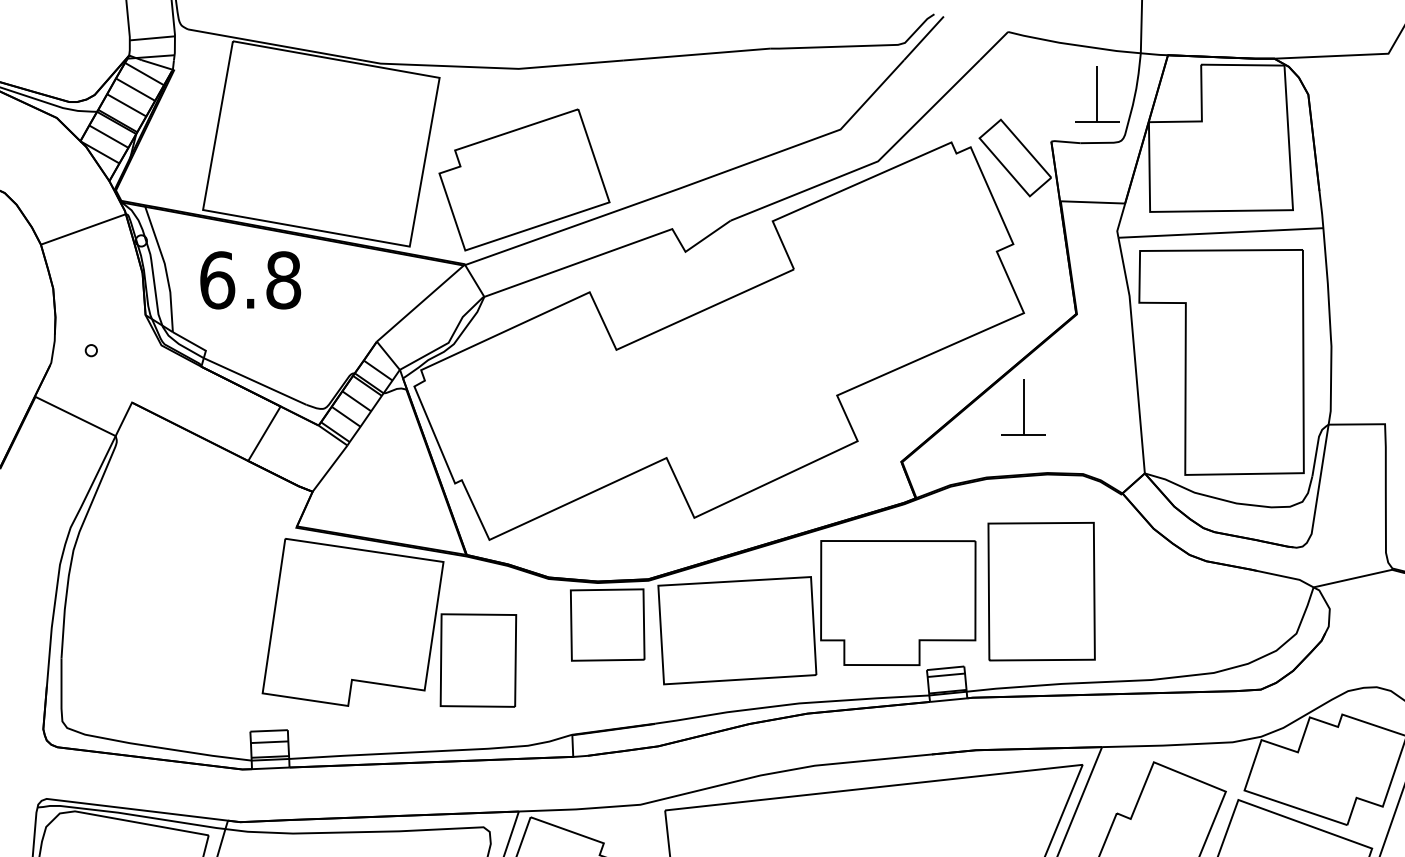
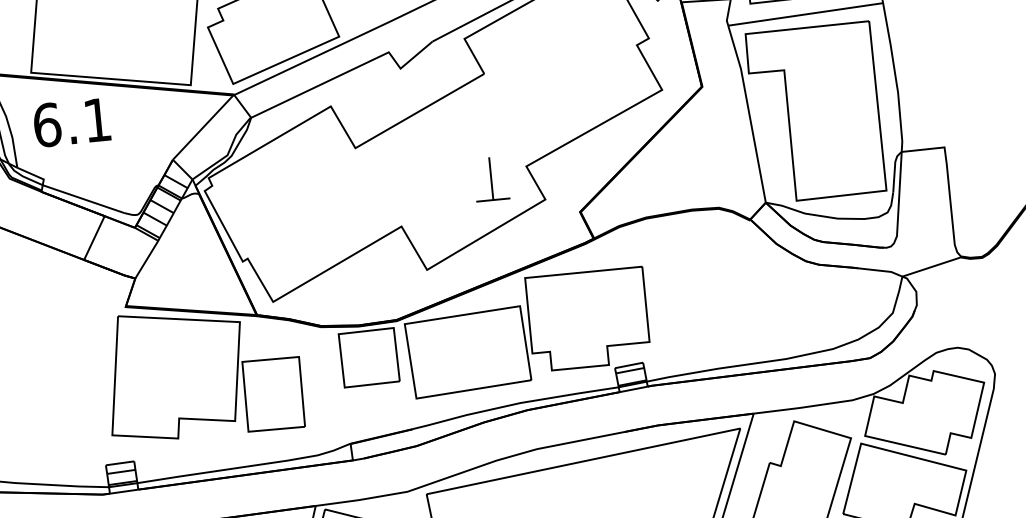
text: (283, 280) -> (97, 120), 6.8 -> 6.1
part: (1023, 407) -> (491, 179), moved
part: (1041, 591) -> (696, 300), removed

